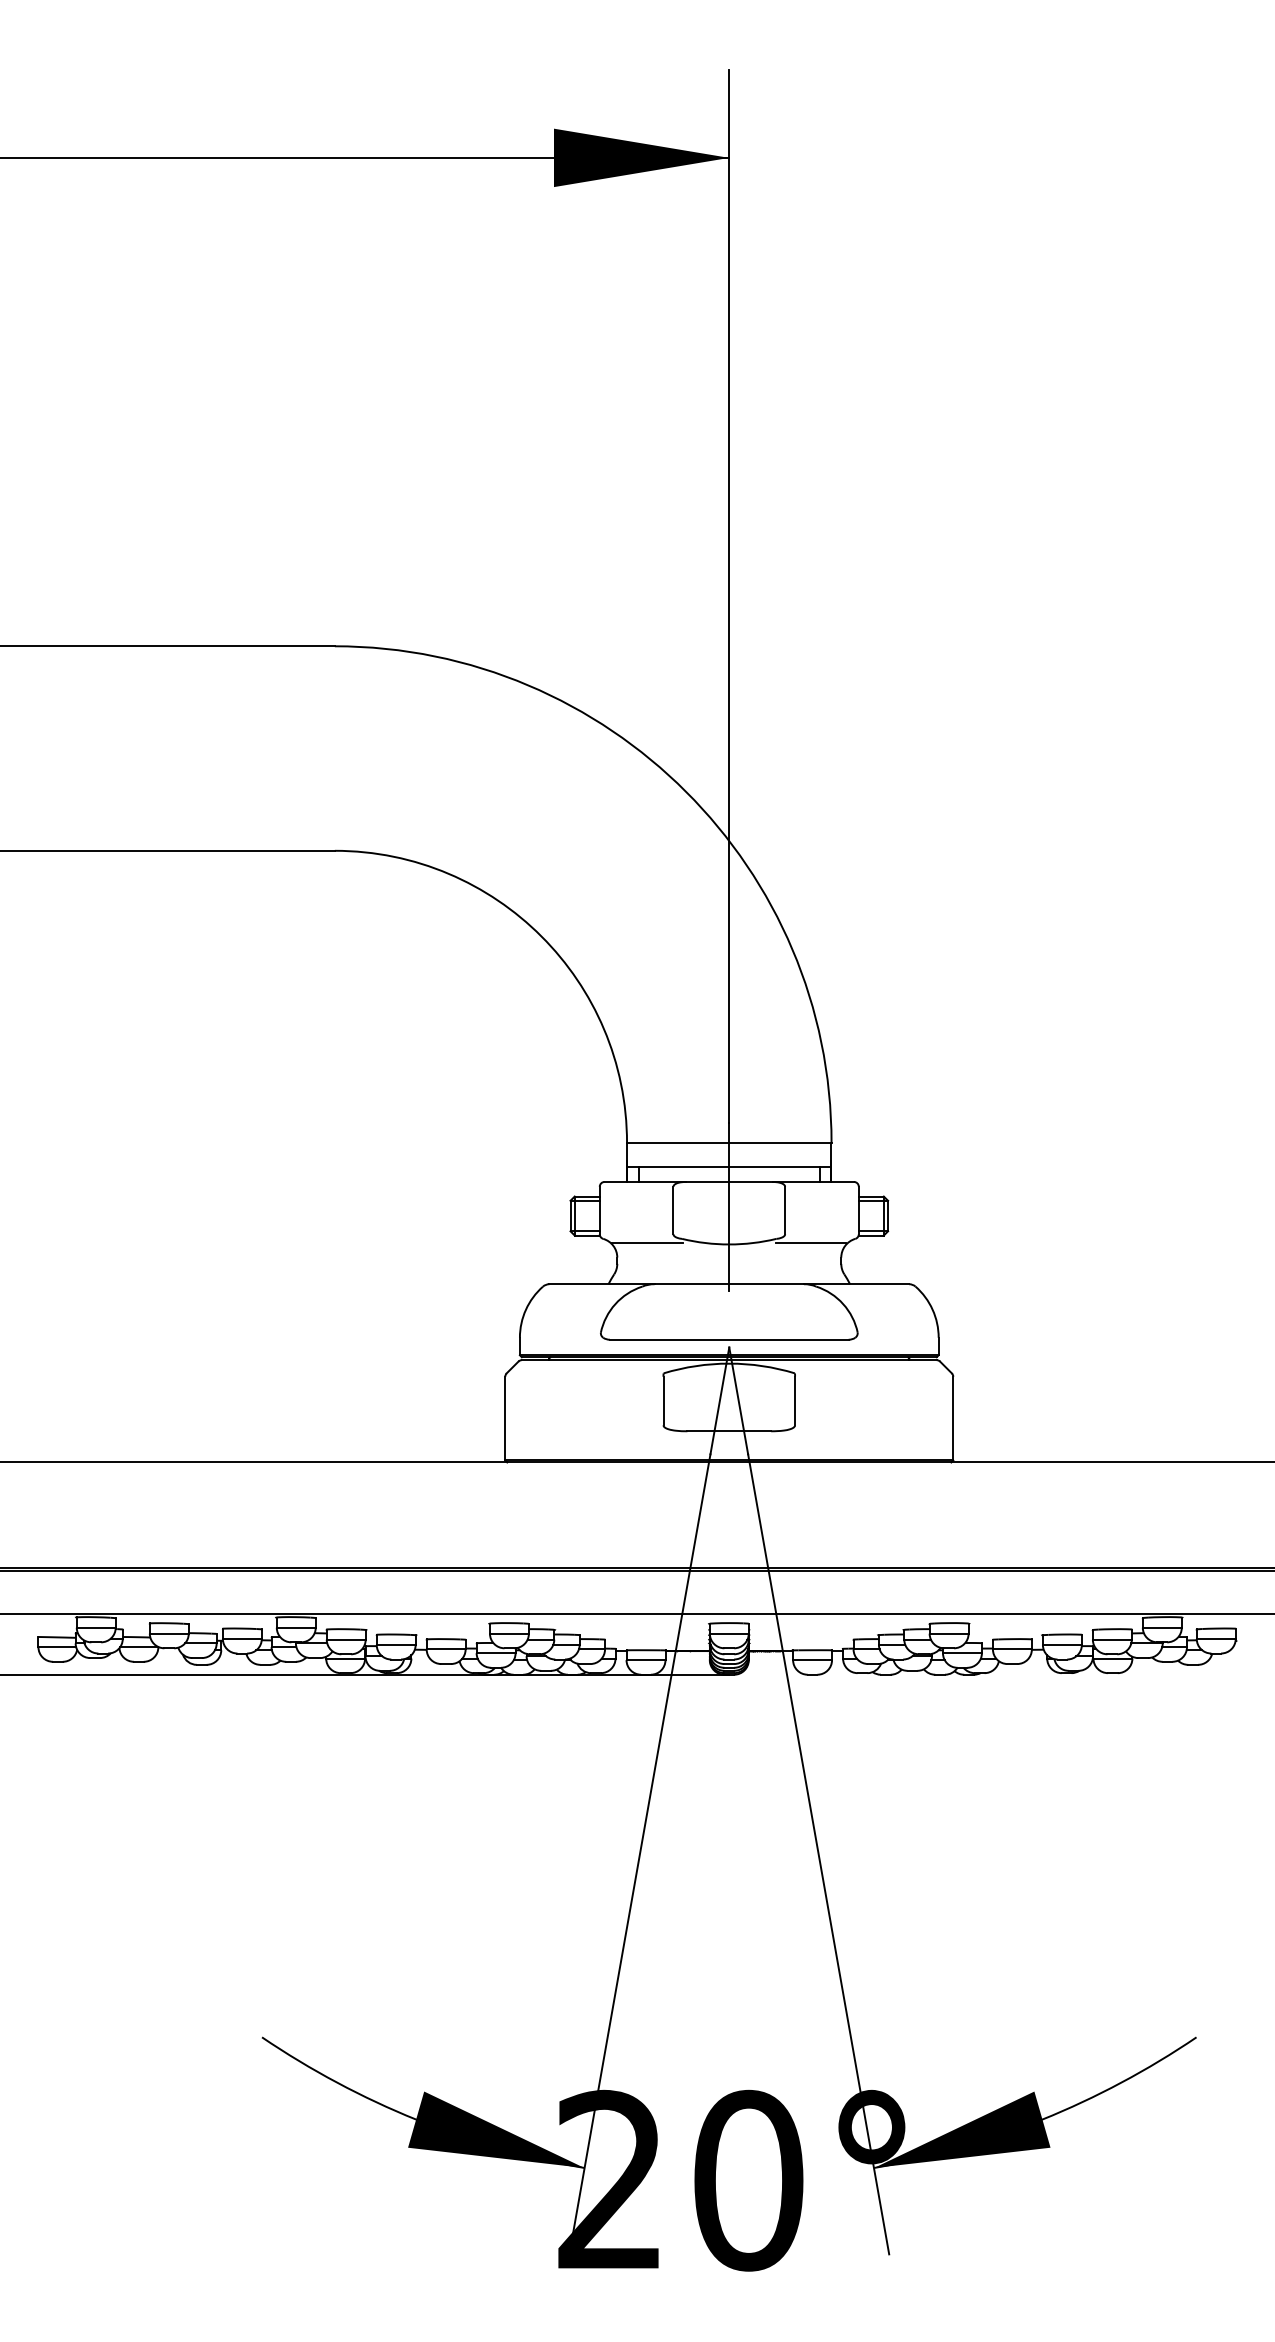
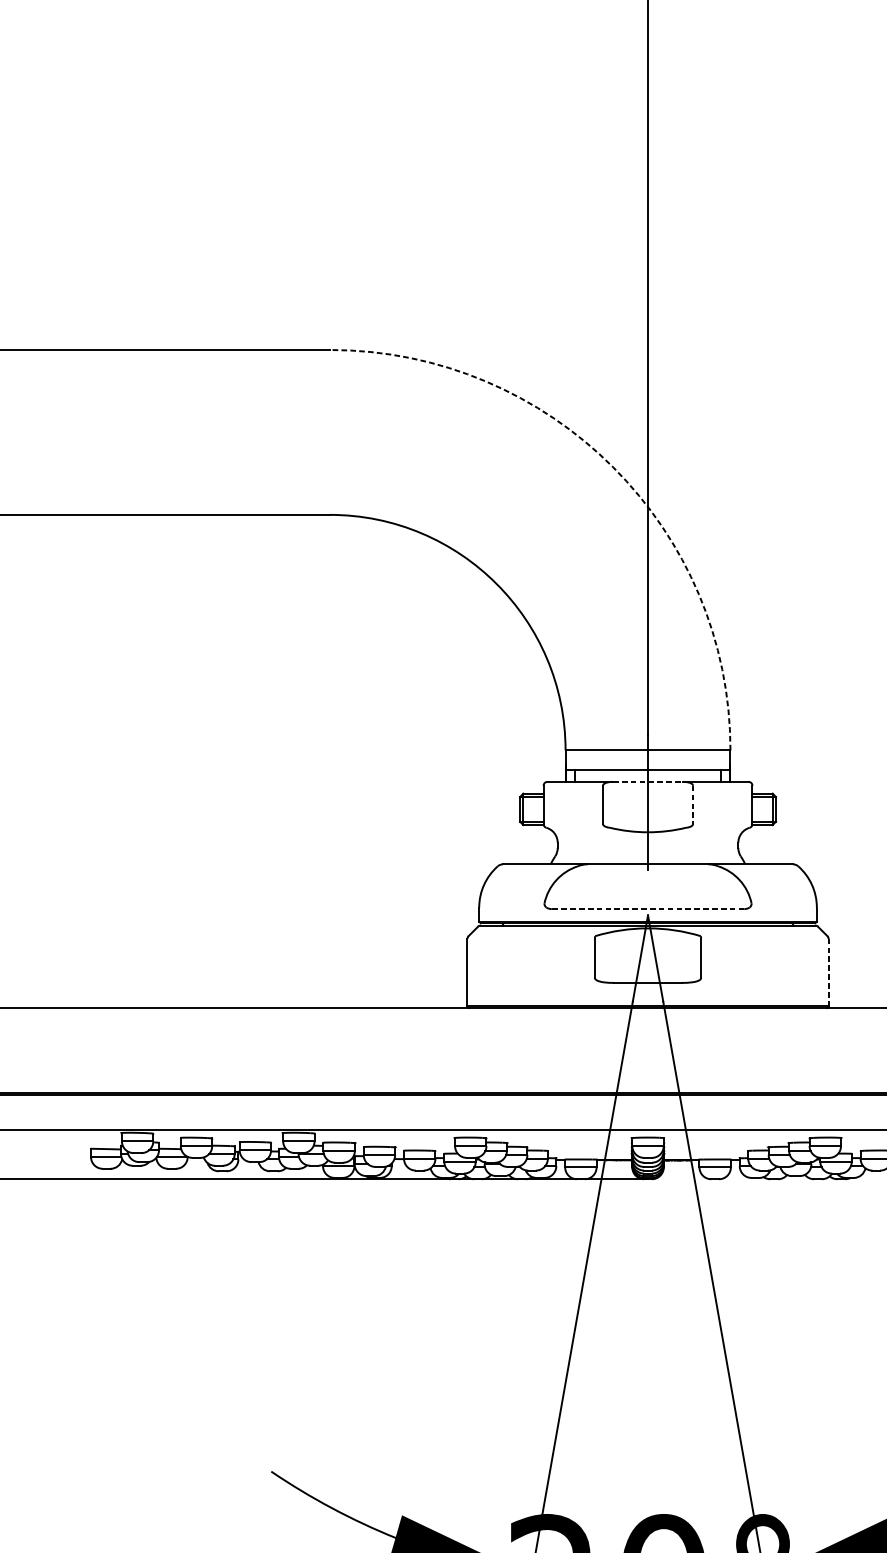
arc: (686, 791) -> (613, 467), solid -> dashed
line: (729, 1181) -> (648, 781), solid -> dashed
line: (785, 1210) -> (693, 804), solid -> dashed
line: (647, 1242) -> (582, 830), removed
line: (811, 1242) -> (714, 830), removed
line: (728, 1339) -> (647, 908), solid -> dashed
line: (953, 1418) -> (828, 972), solid -> dashed

